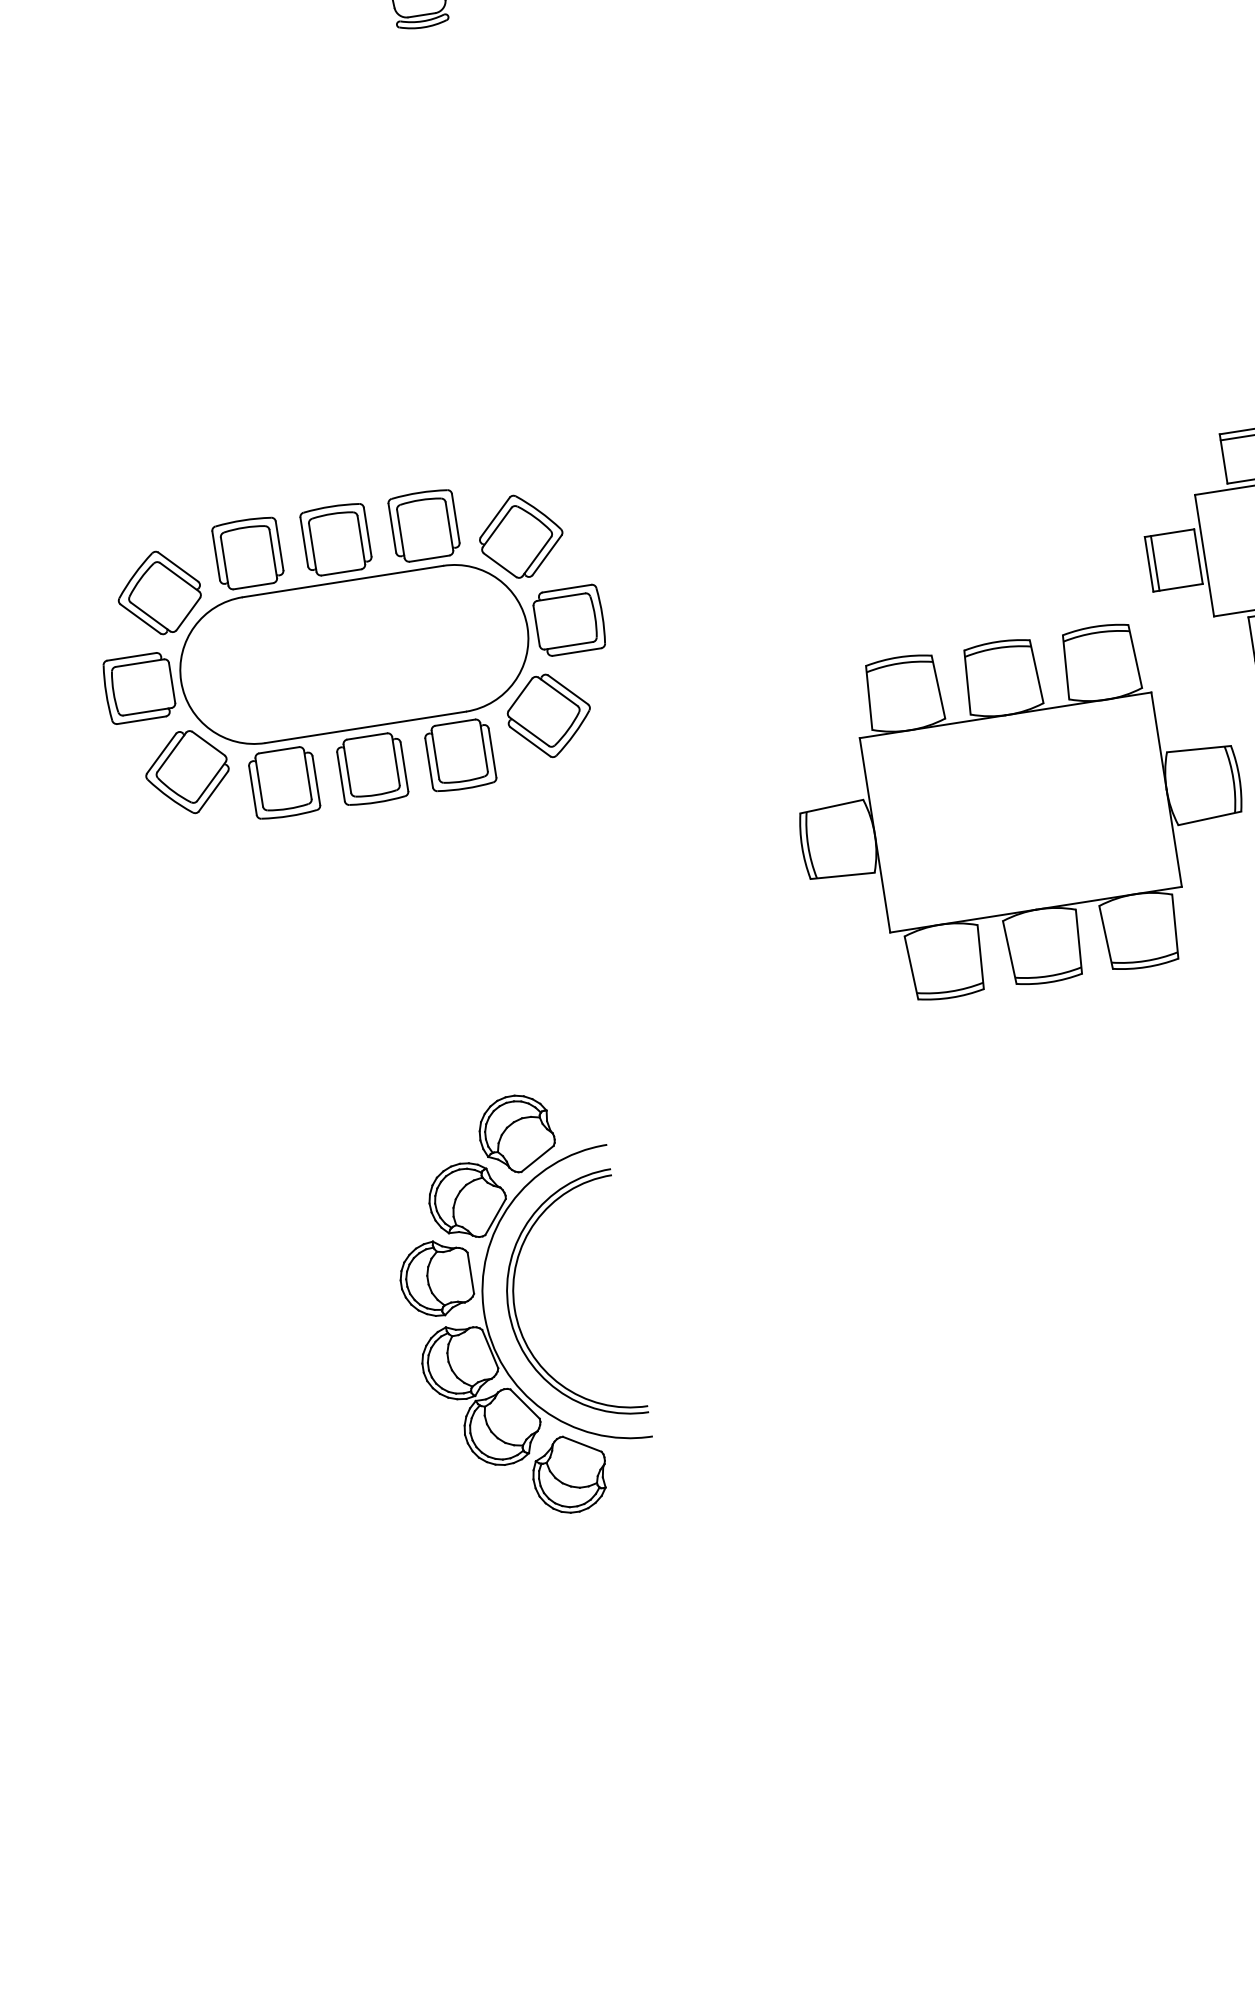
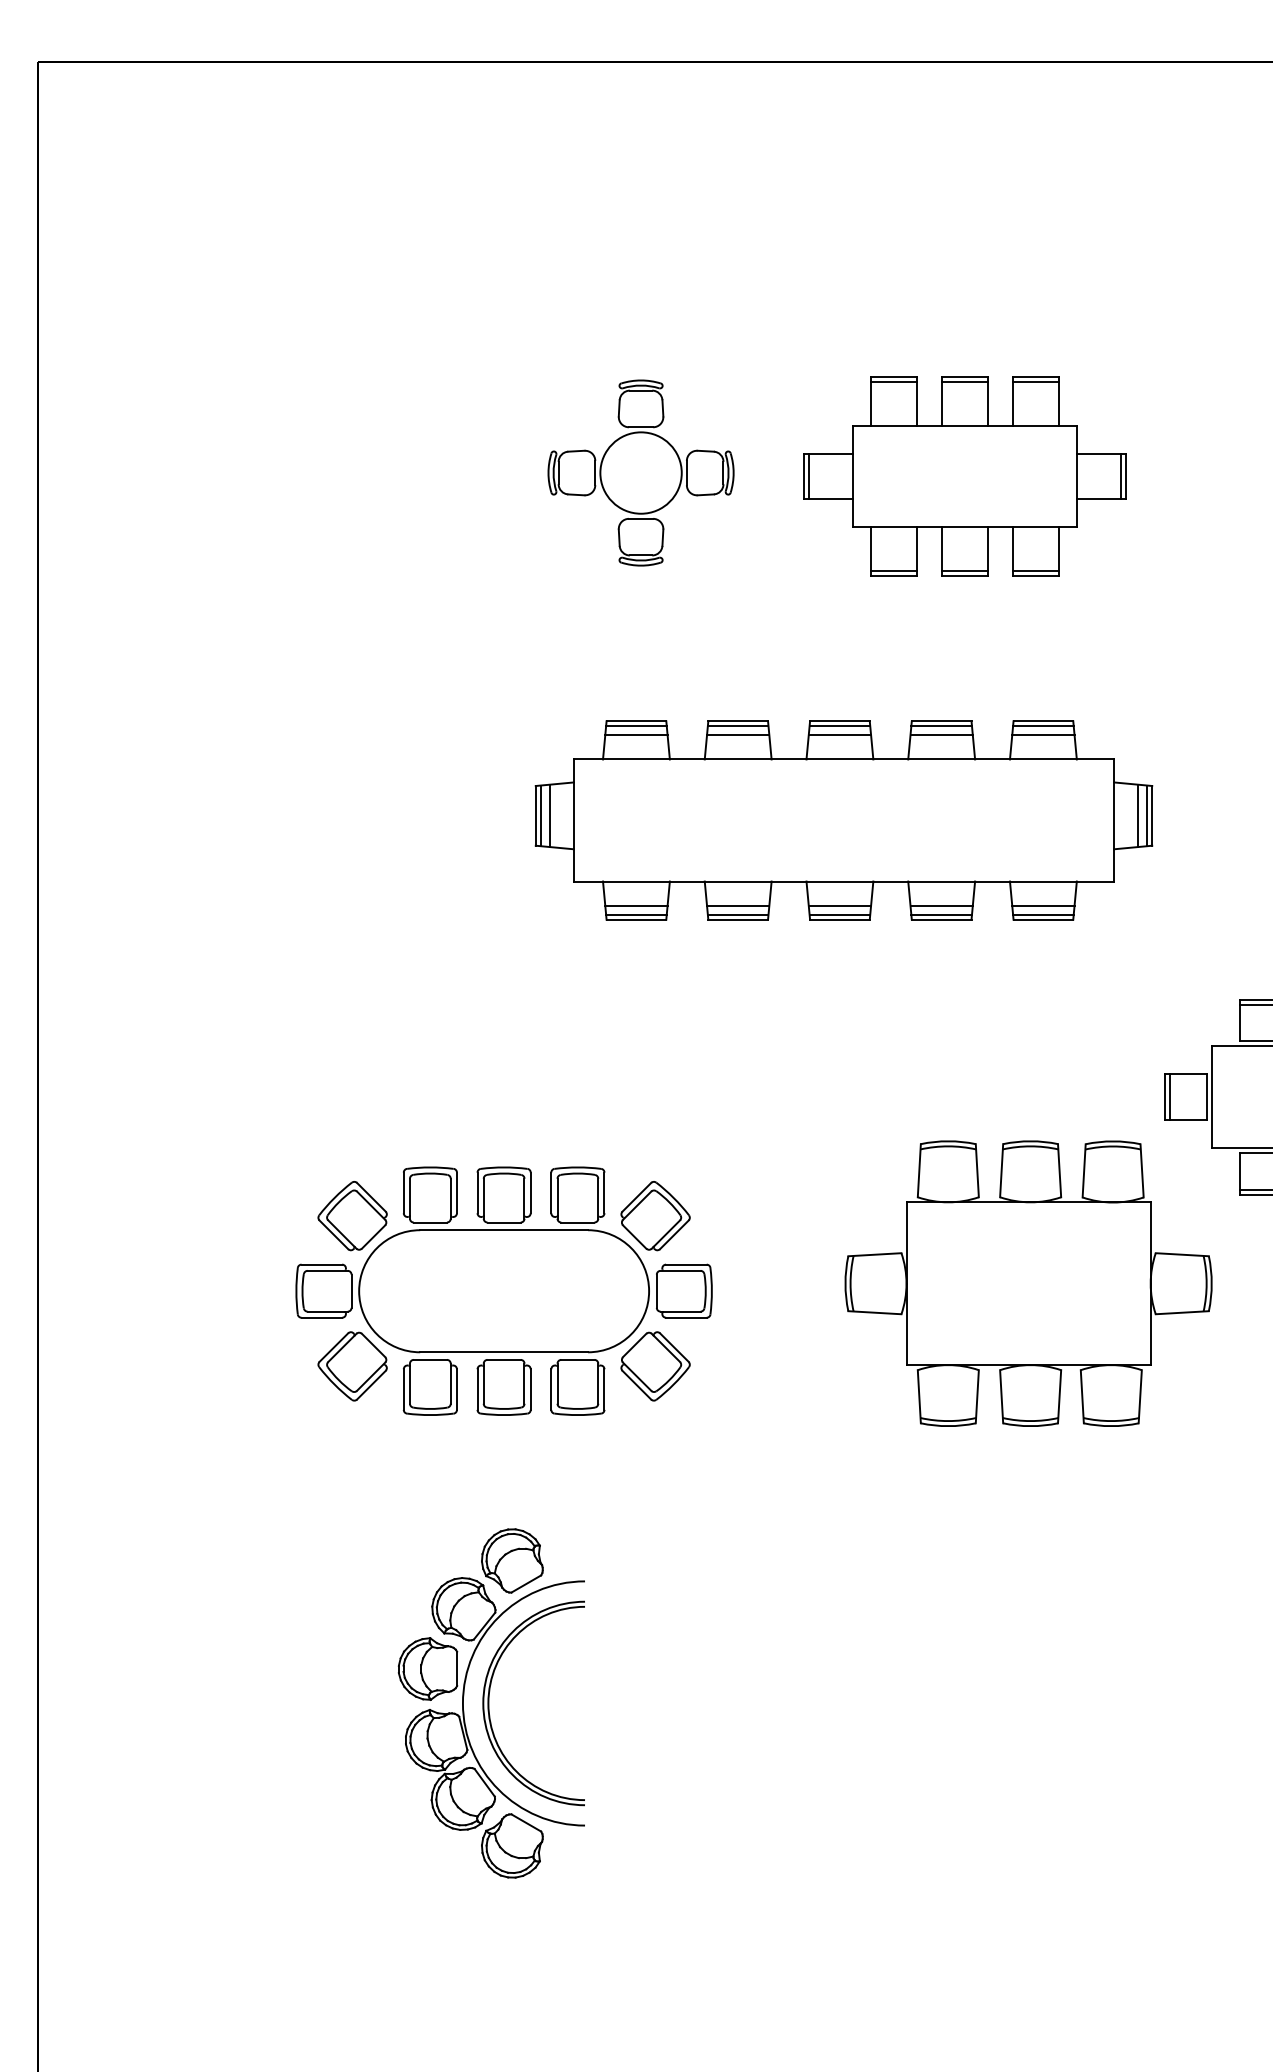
part: (713, 293) -> (843, 820), added
part: (353, 653) -> (503, 1290), moved
part: (517, 1308) -> (490, 1703), moved

